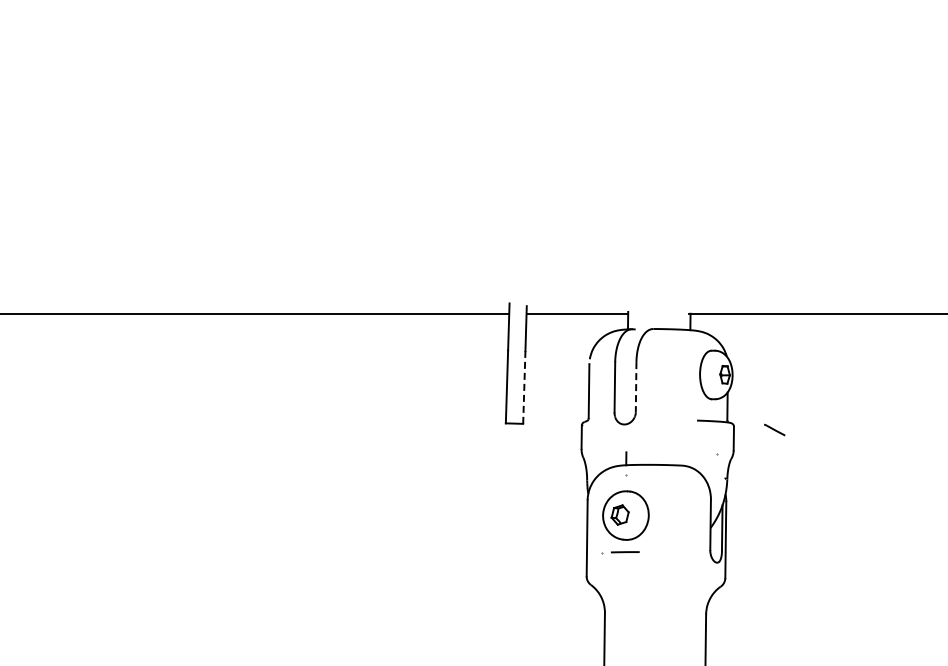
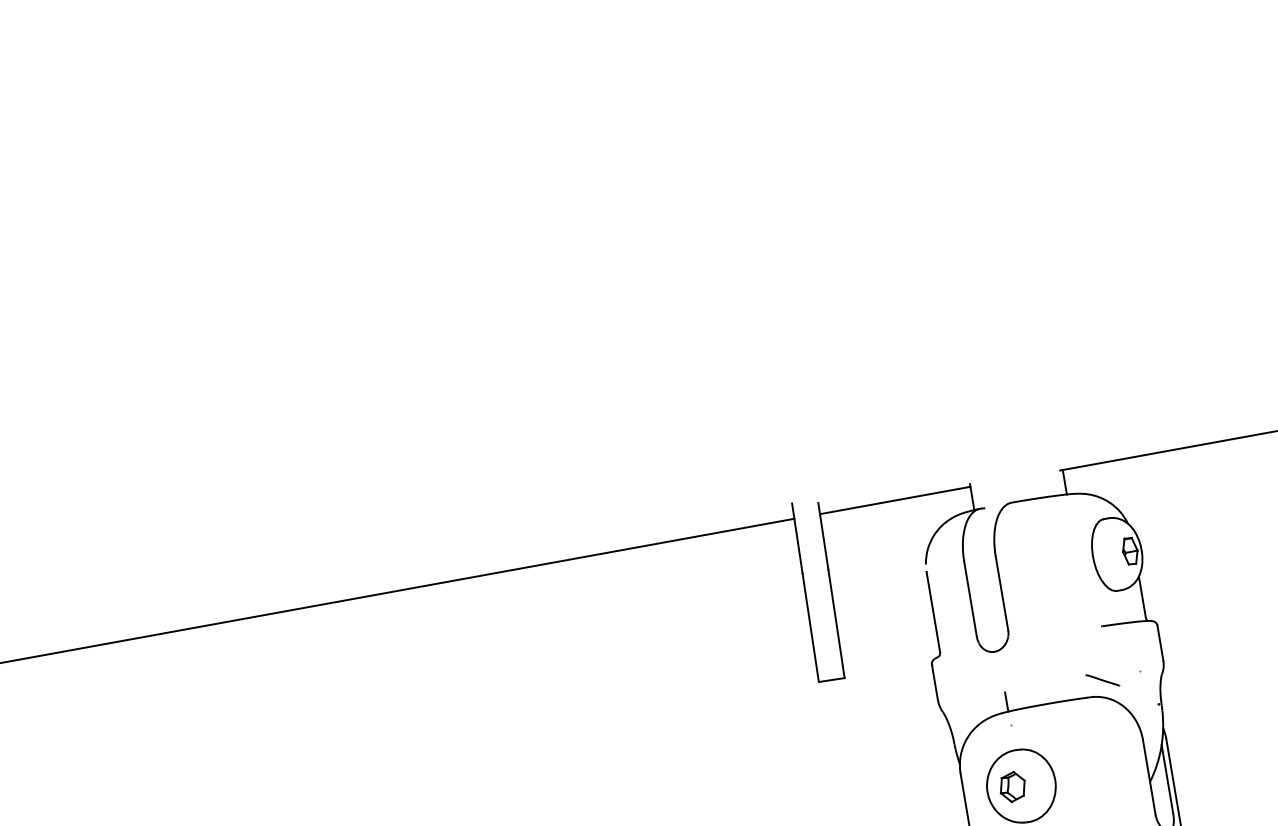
line: (524, 386) -> (836, 622), dashed -> solid
line: (636, 387) -> (1002, 593), dashed -> solid
line: (774, 429) -> (1102, 679), moved

